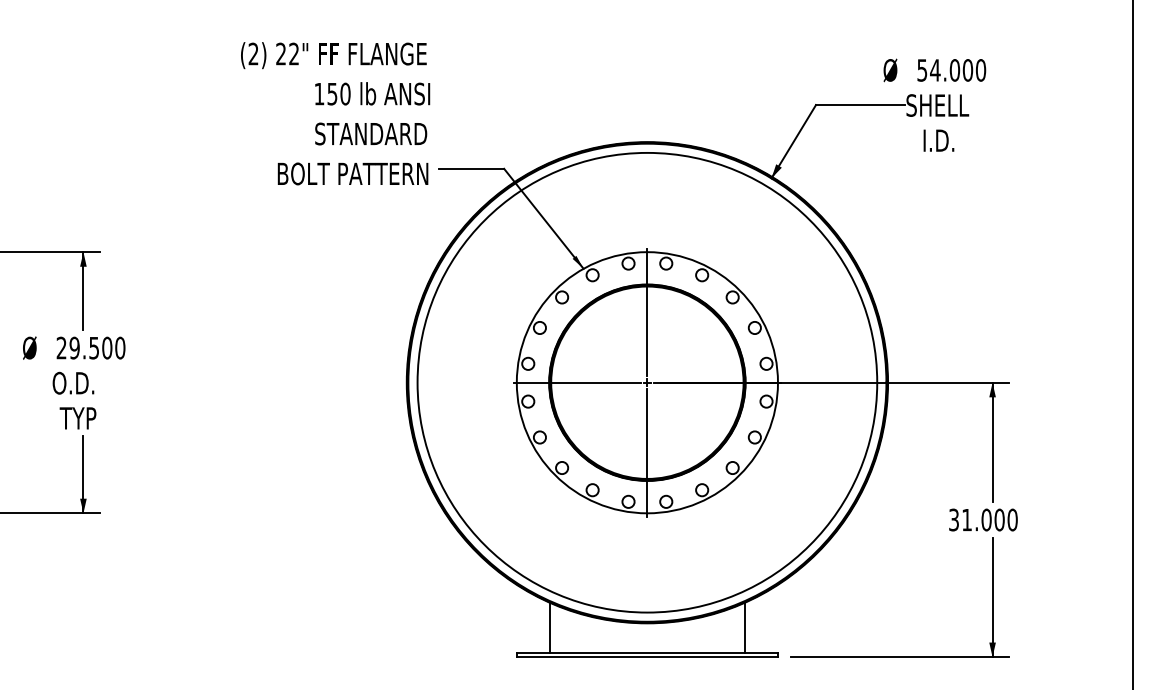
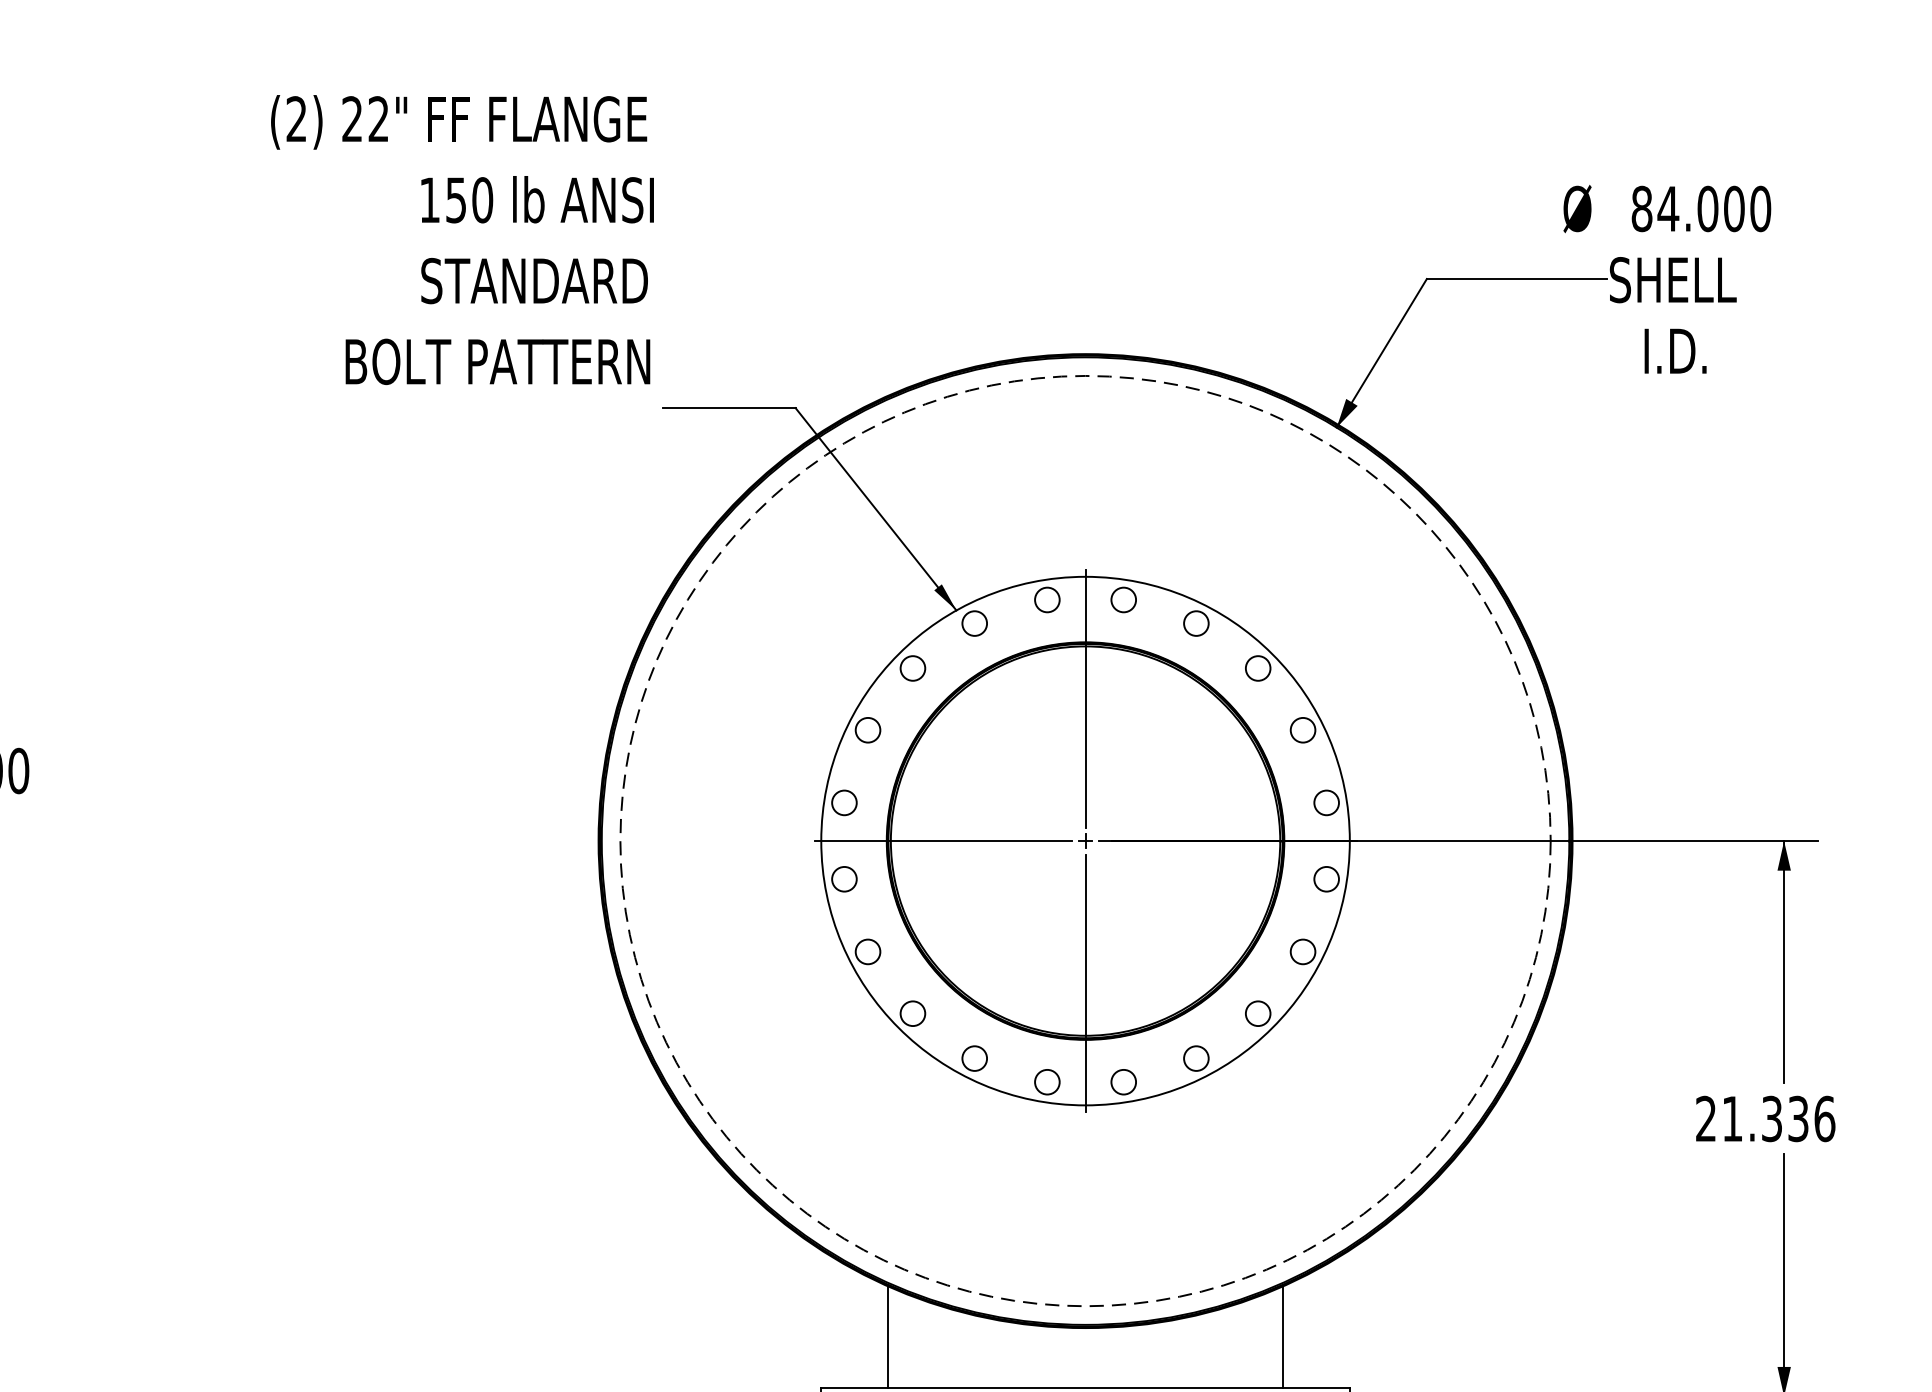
text: (922, 70) -> (1642, 209), 54.000 -> 84.000
text: (335, 113) -> (462, 239), moved
circle: (647, 382) -> (1085, 840), solid -> dashed
text: (983, 519) -> (1765, 1117), 31.000 -> 21.336

